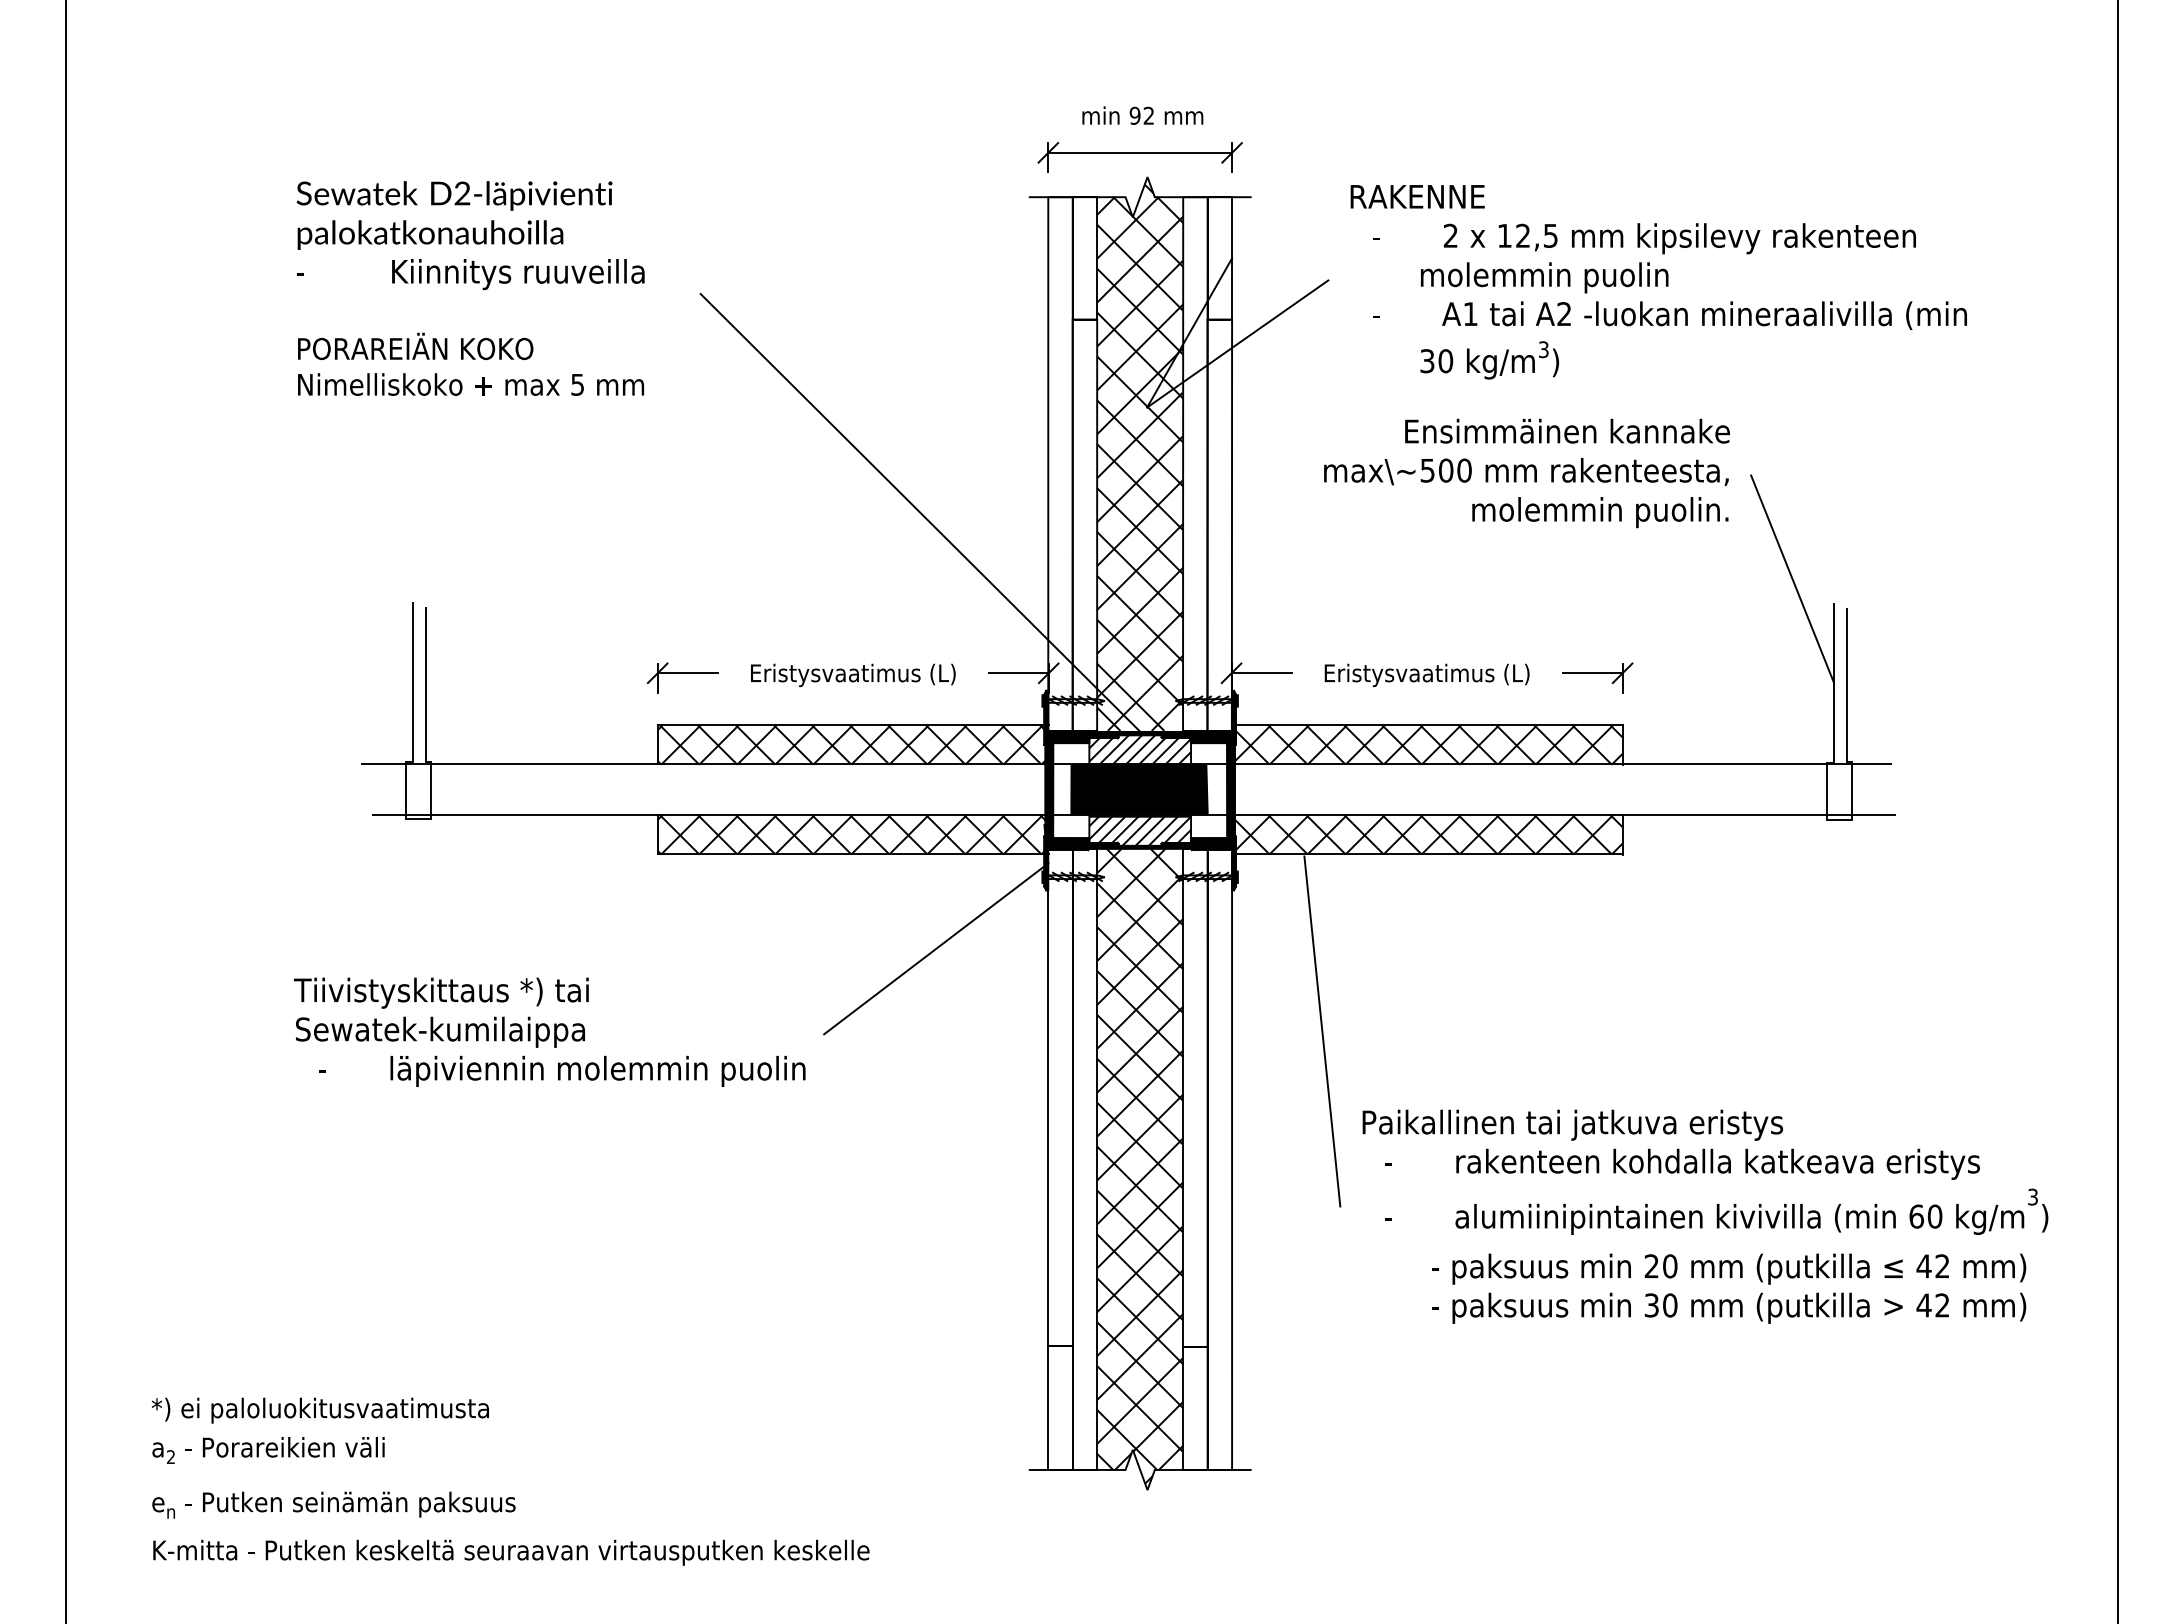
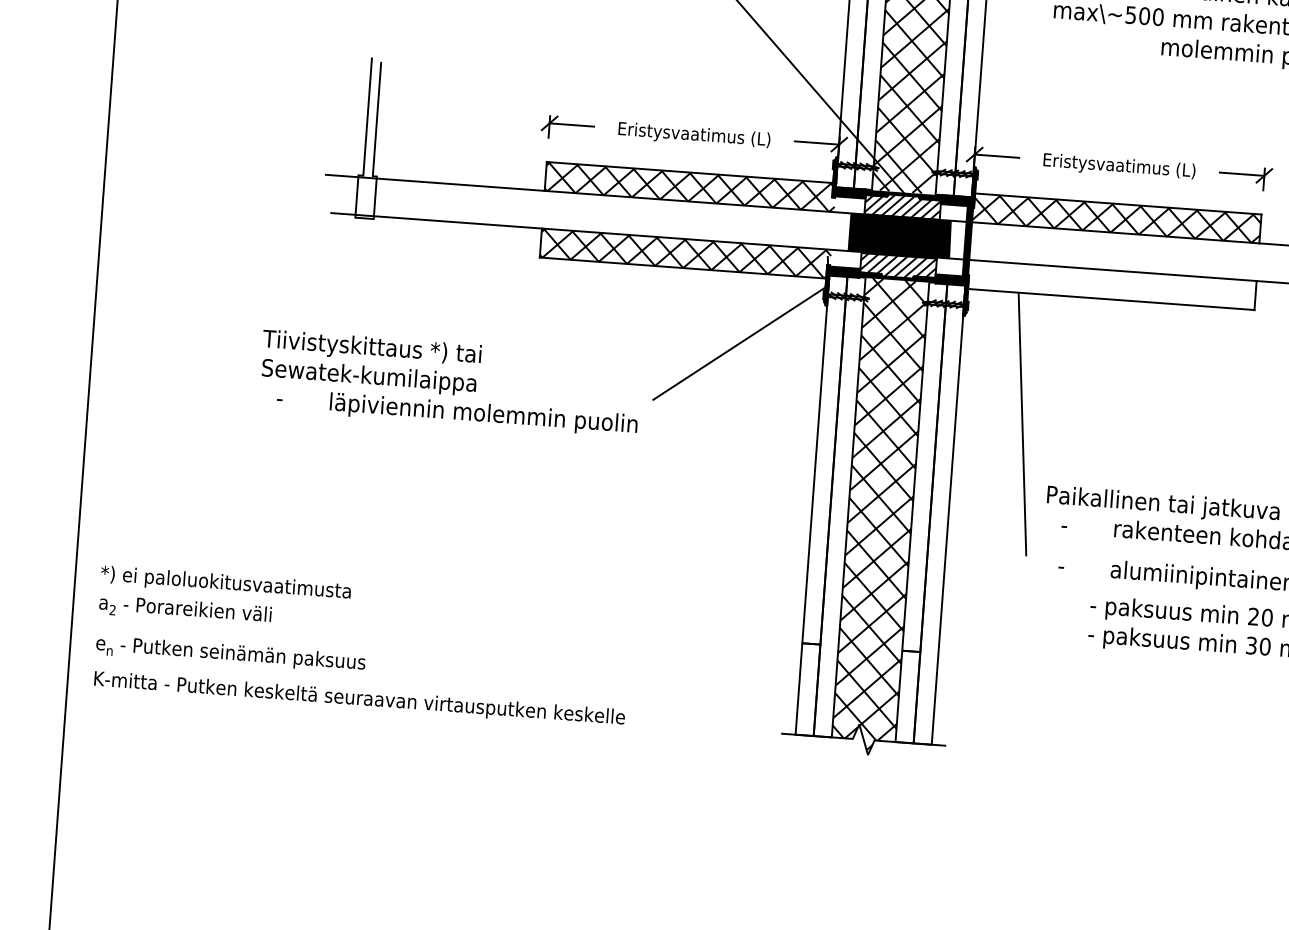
fill: (1049, 790) -> (833, 231), removed
hatch: (1426, 834) -> (1110, 284), removed
text: (510, 1481) -> (362, 646), moved

